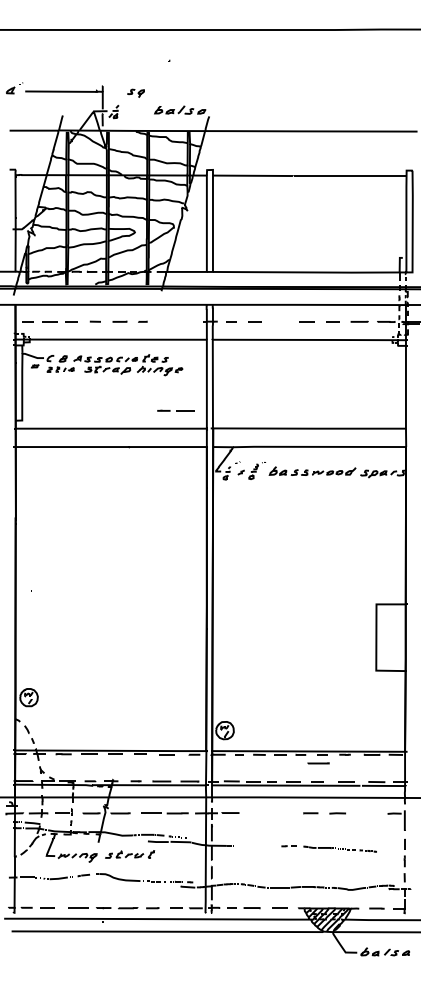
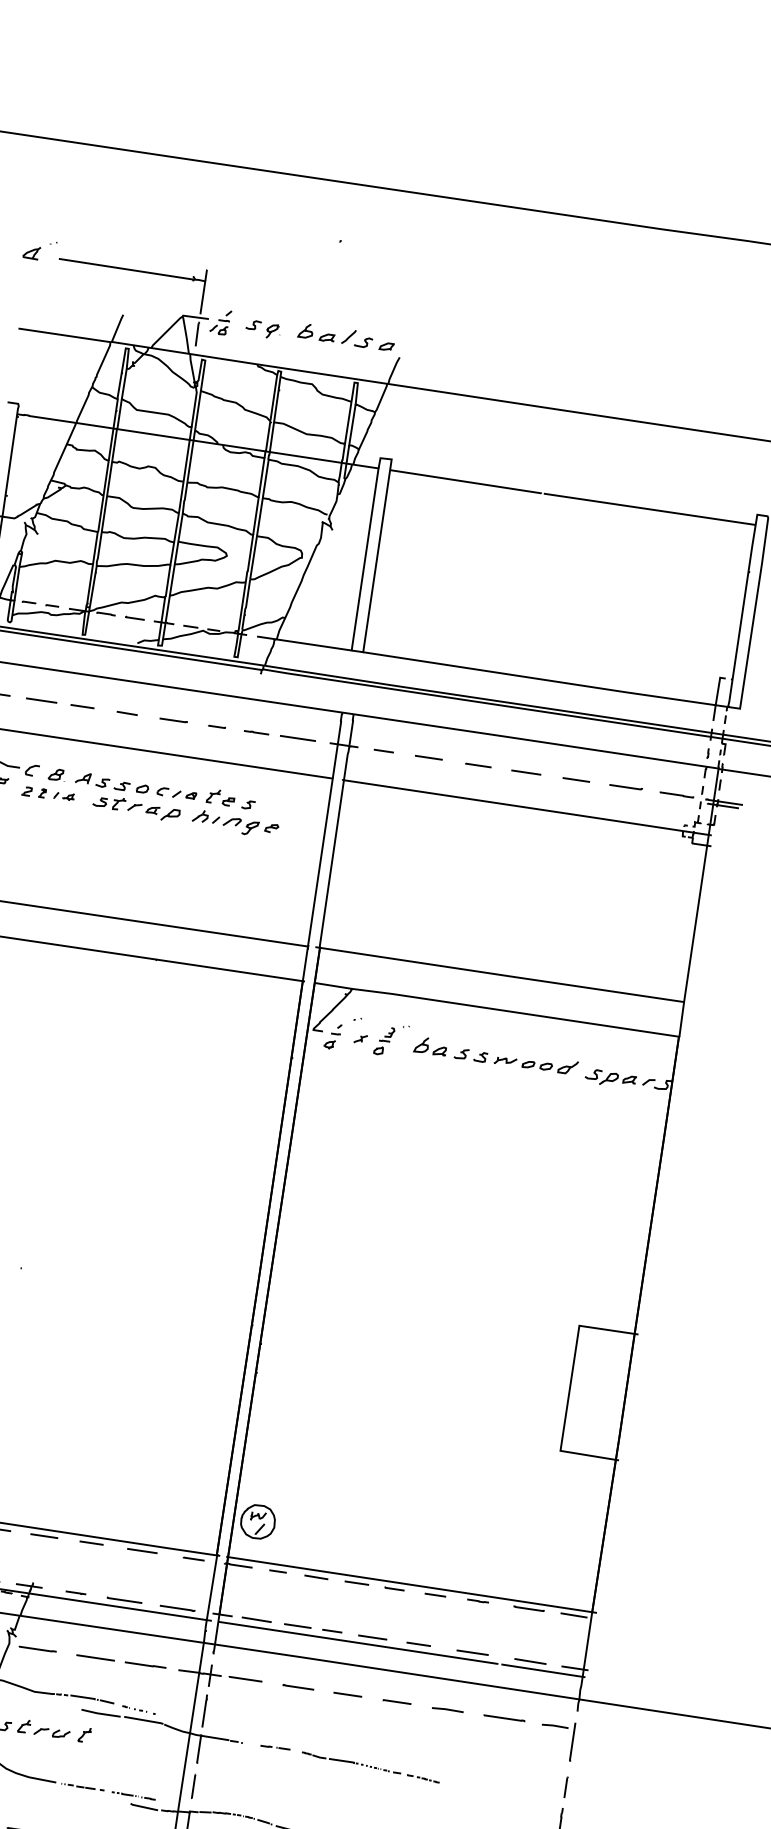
part: (135, 92) -> (261, 327), moved
line: (281, 321) -> (478, 764), added
part: (175, 410) -> (278, 735), moved
line: (318, 763) -> (504, 1718), moved
line: (284, 812) -> (347, 1693), added
line: (258, 813) -> (298, 1687), added
part: (328, 848) -> (348, 1762), moved

